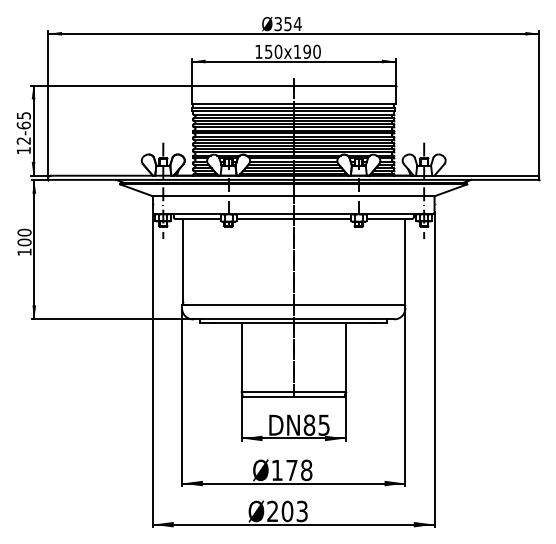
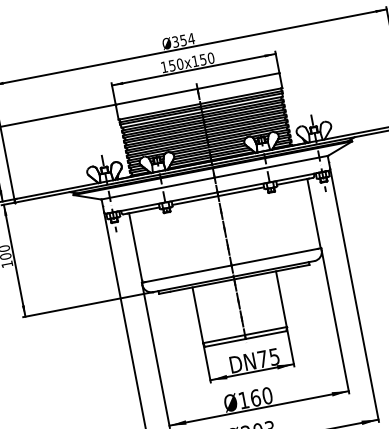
text: (306, 51) -> (202, 59), 150x190 -> 150x150
text: (309, 424) -> (262, 358), 85 -> 75
text: (299, 470) -> (261, 397), 178 -> 160

